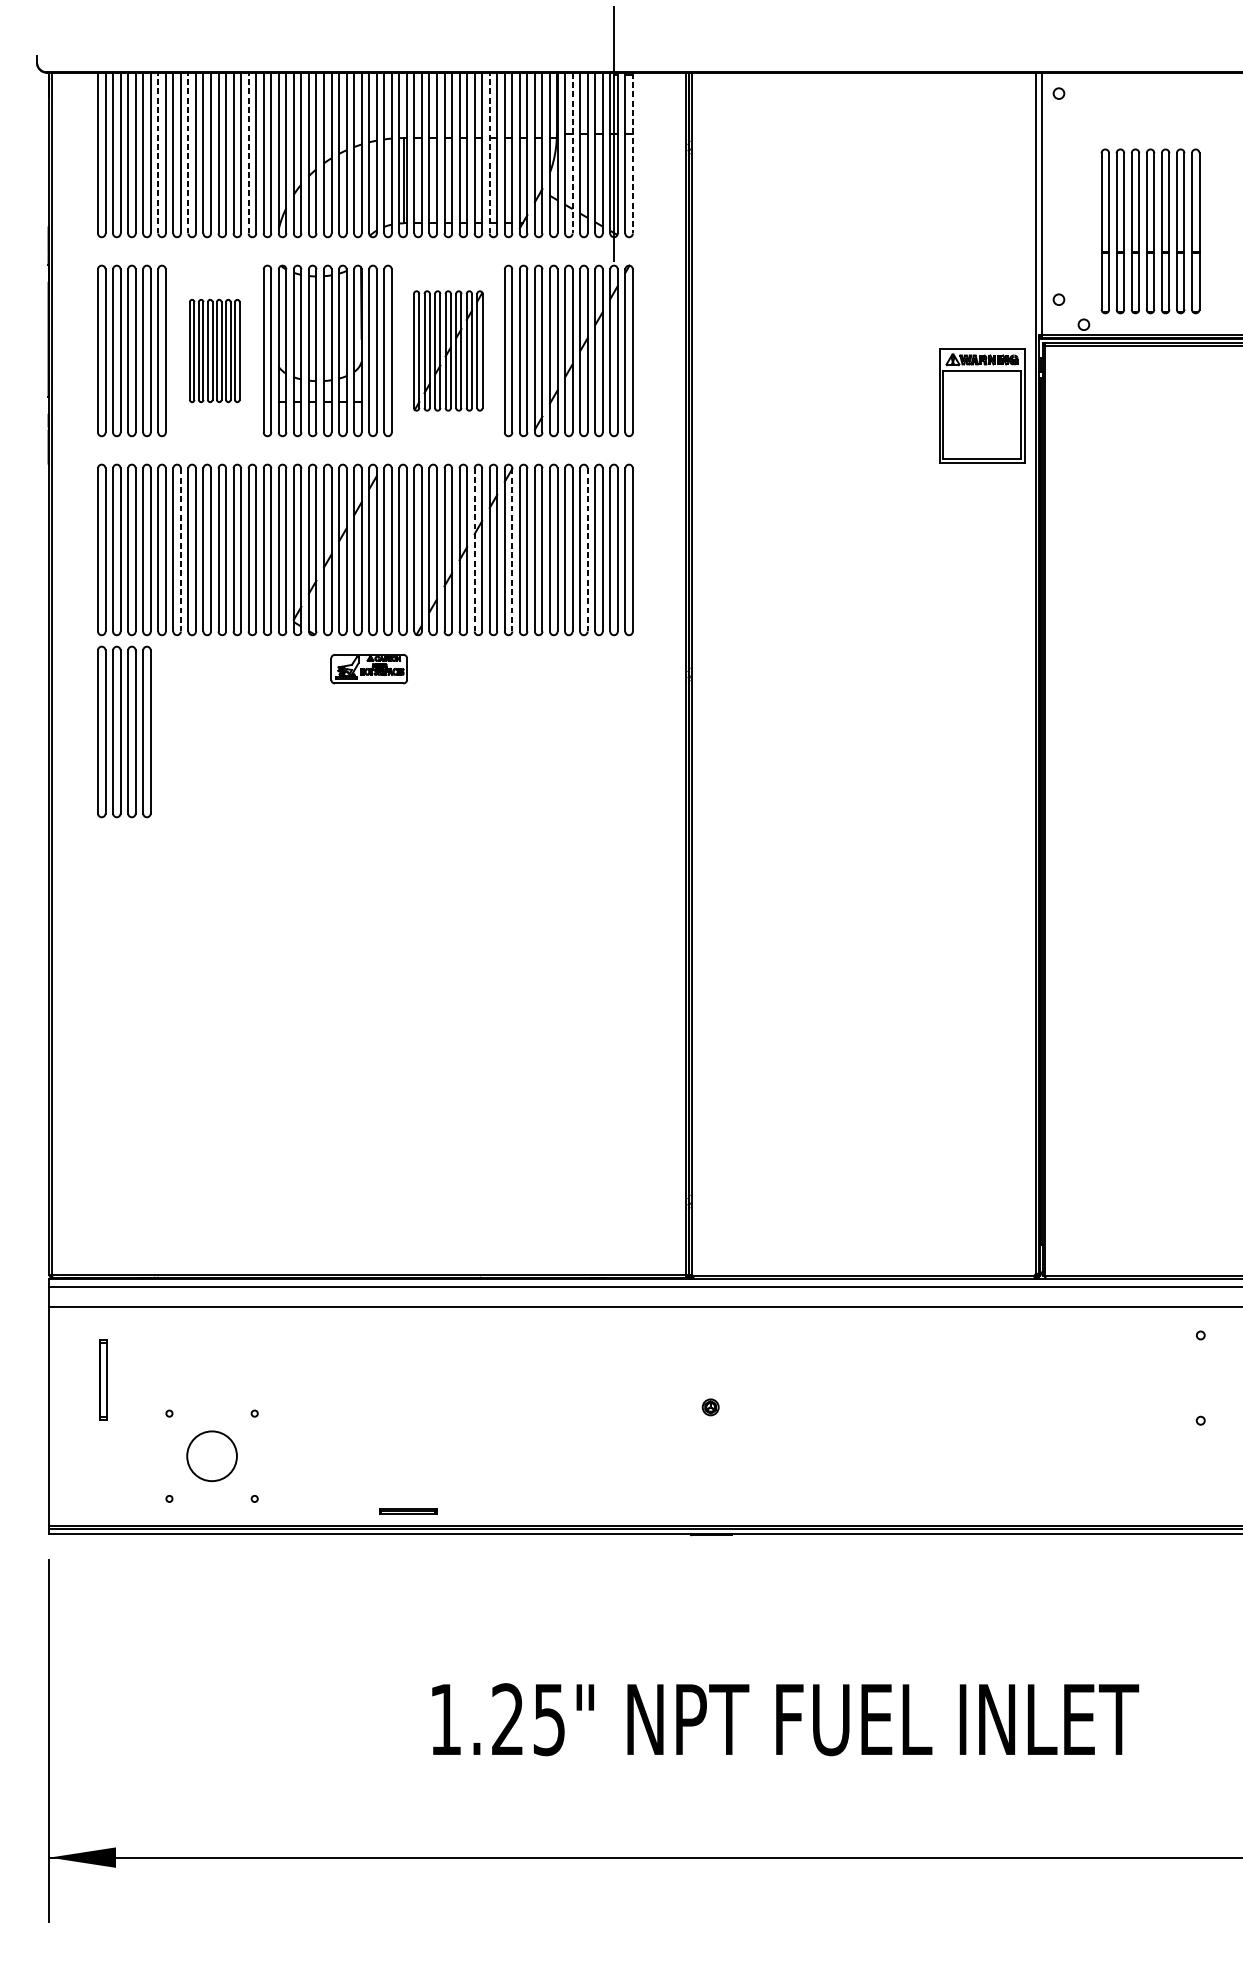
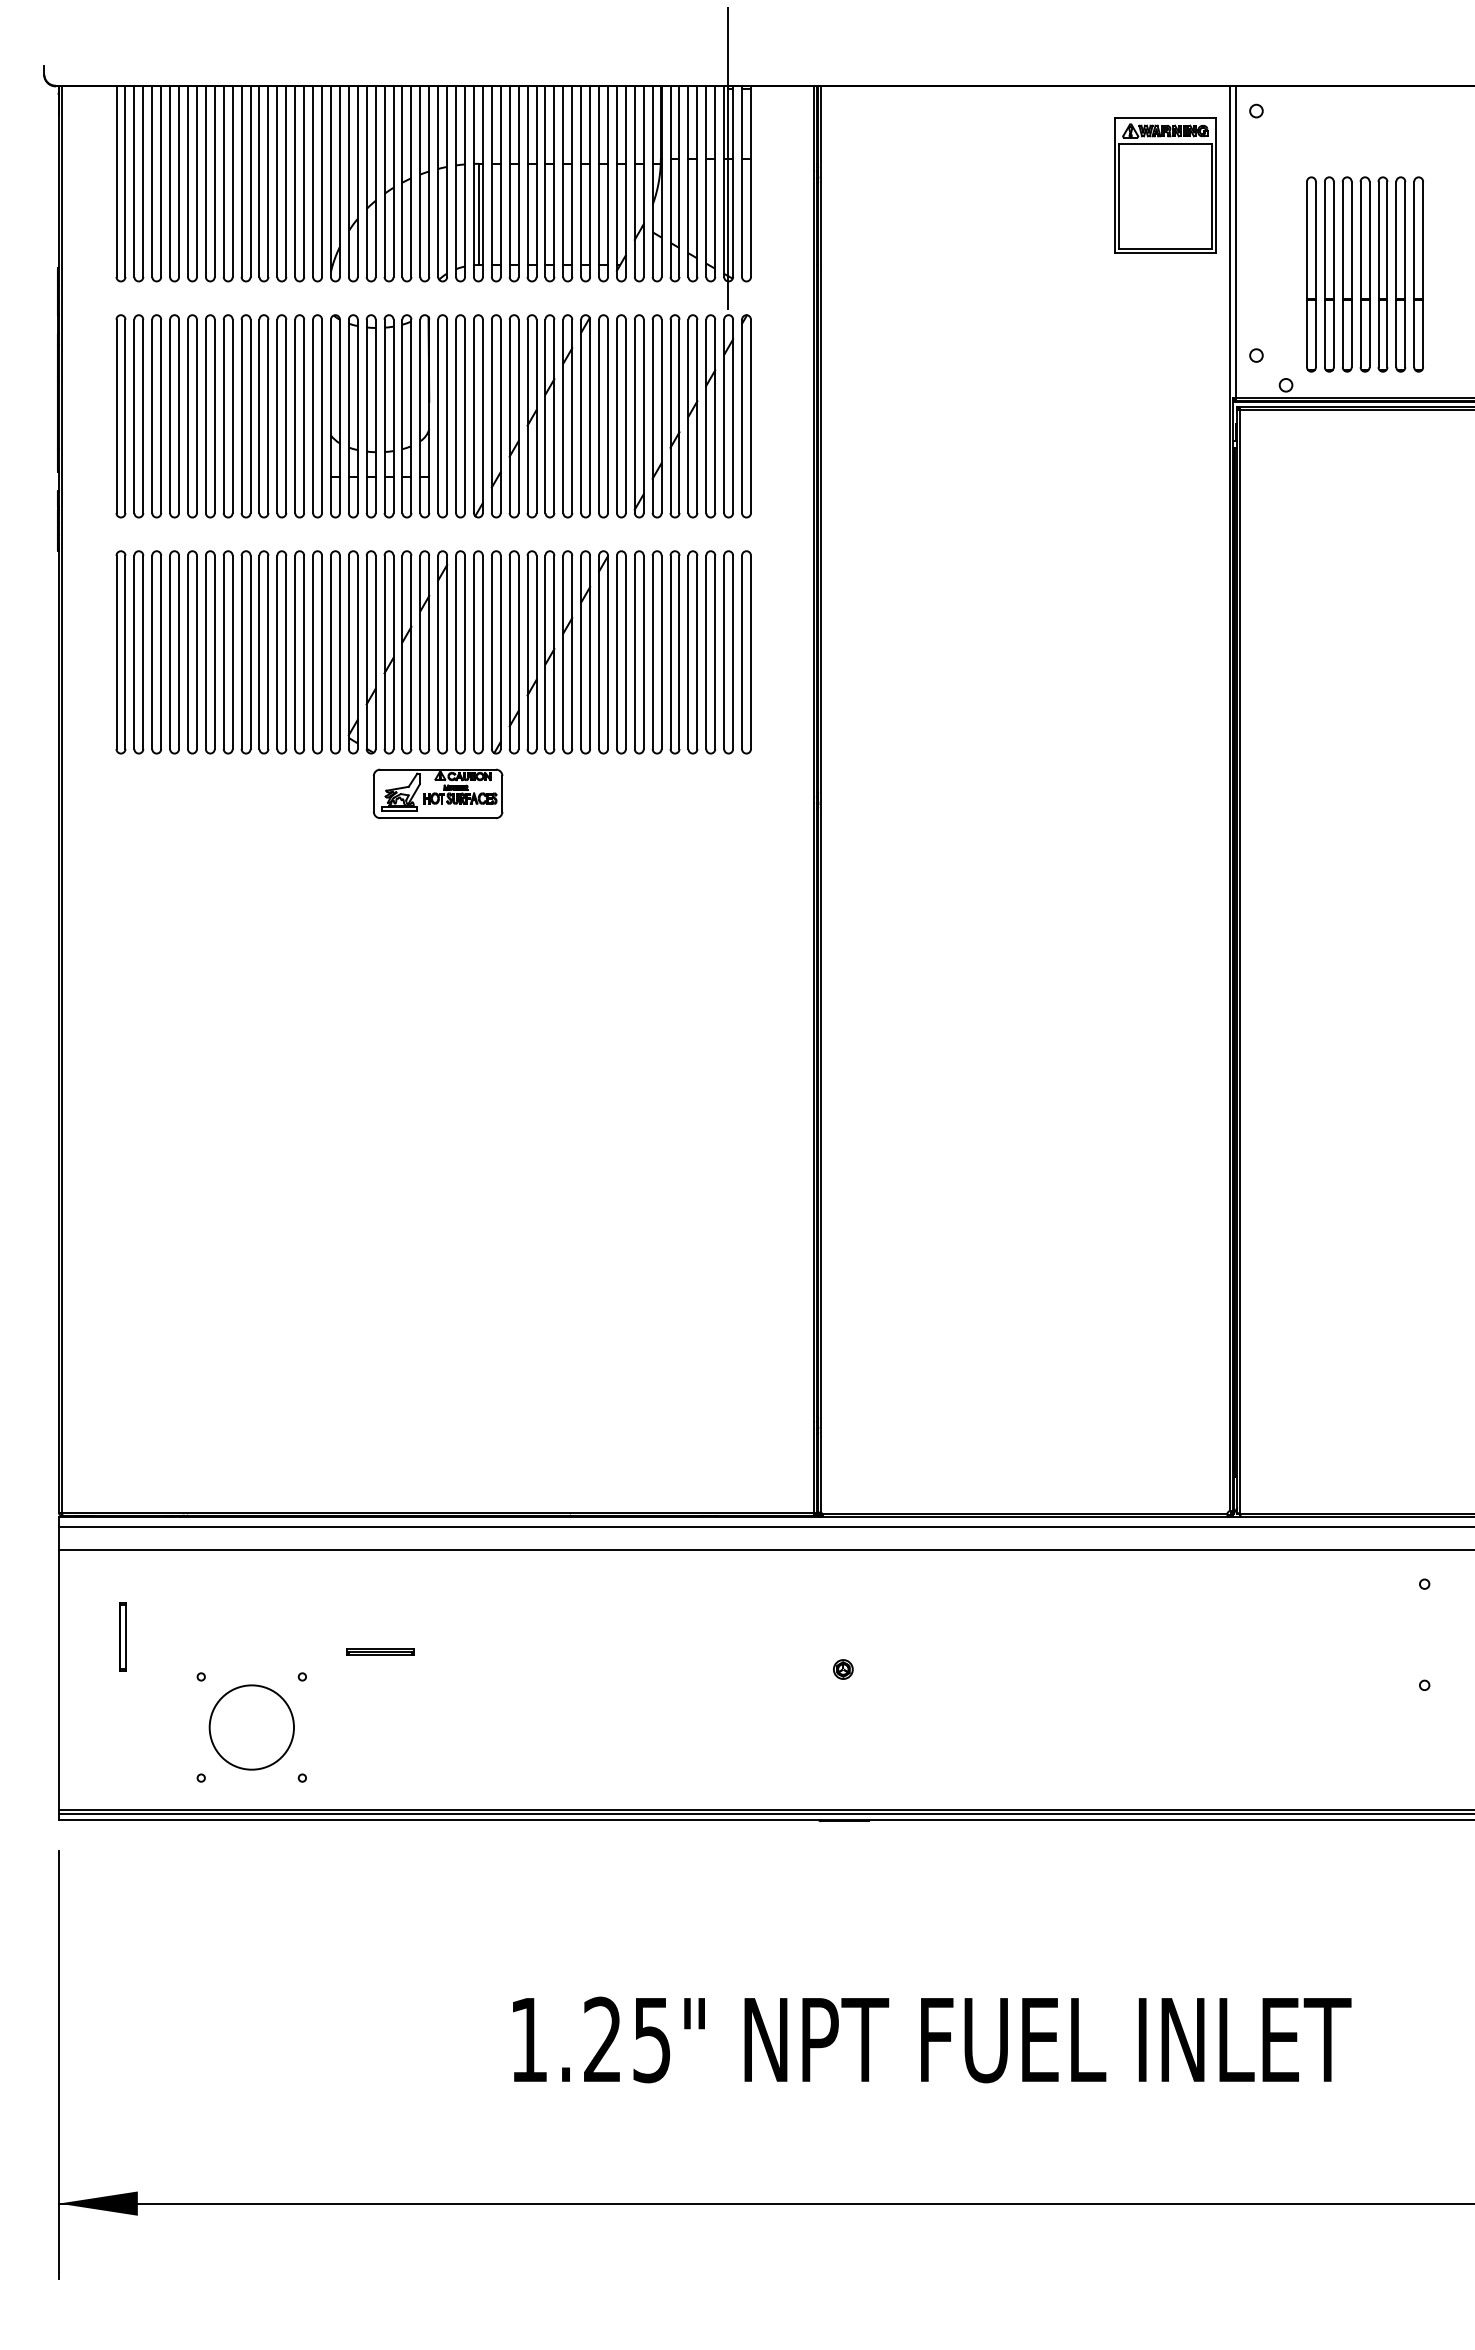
line: (157, 152) -> (187, 181), dashed -> solid
line: (188, 152) -> (223, 181), dashed -> solid
line: (248, 152) -> (295, 181), dashed -> solid
line: (489, 152) -> (581, 181), dashed -> solid
line: (572, 153) -> (679, 182), dashed -> solid
line: (632, 153) -> (750, 182), dashed -> solid
part: (214, 351) -> (254, 416), size x1.67
part: (447, 351) -> (531, 416), size x1.43
part: (982, 405) -> (1165, 185), moved
line: (180, 550) -> (214, 652), dashed -> solid
line: (474, 550) -> (563, 652), dashed -> solid
line: (511, 550) -> (607, 652), dashed -> solid
line: (587, 550) -> (697, 652), dashed -> solid
part: (369, 668) -> (438, 793), size x1.43
part: (124, 732) -> (147, 868), removed
part: (103, 1379) -> (122, 1636), size x0.71
circle: (211, 1456) -> (251, 1727), size x1.43
part: (408, 1511) -> (380, 1651), moved

